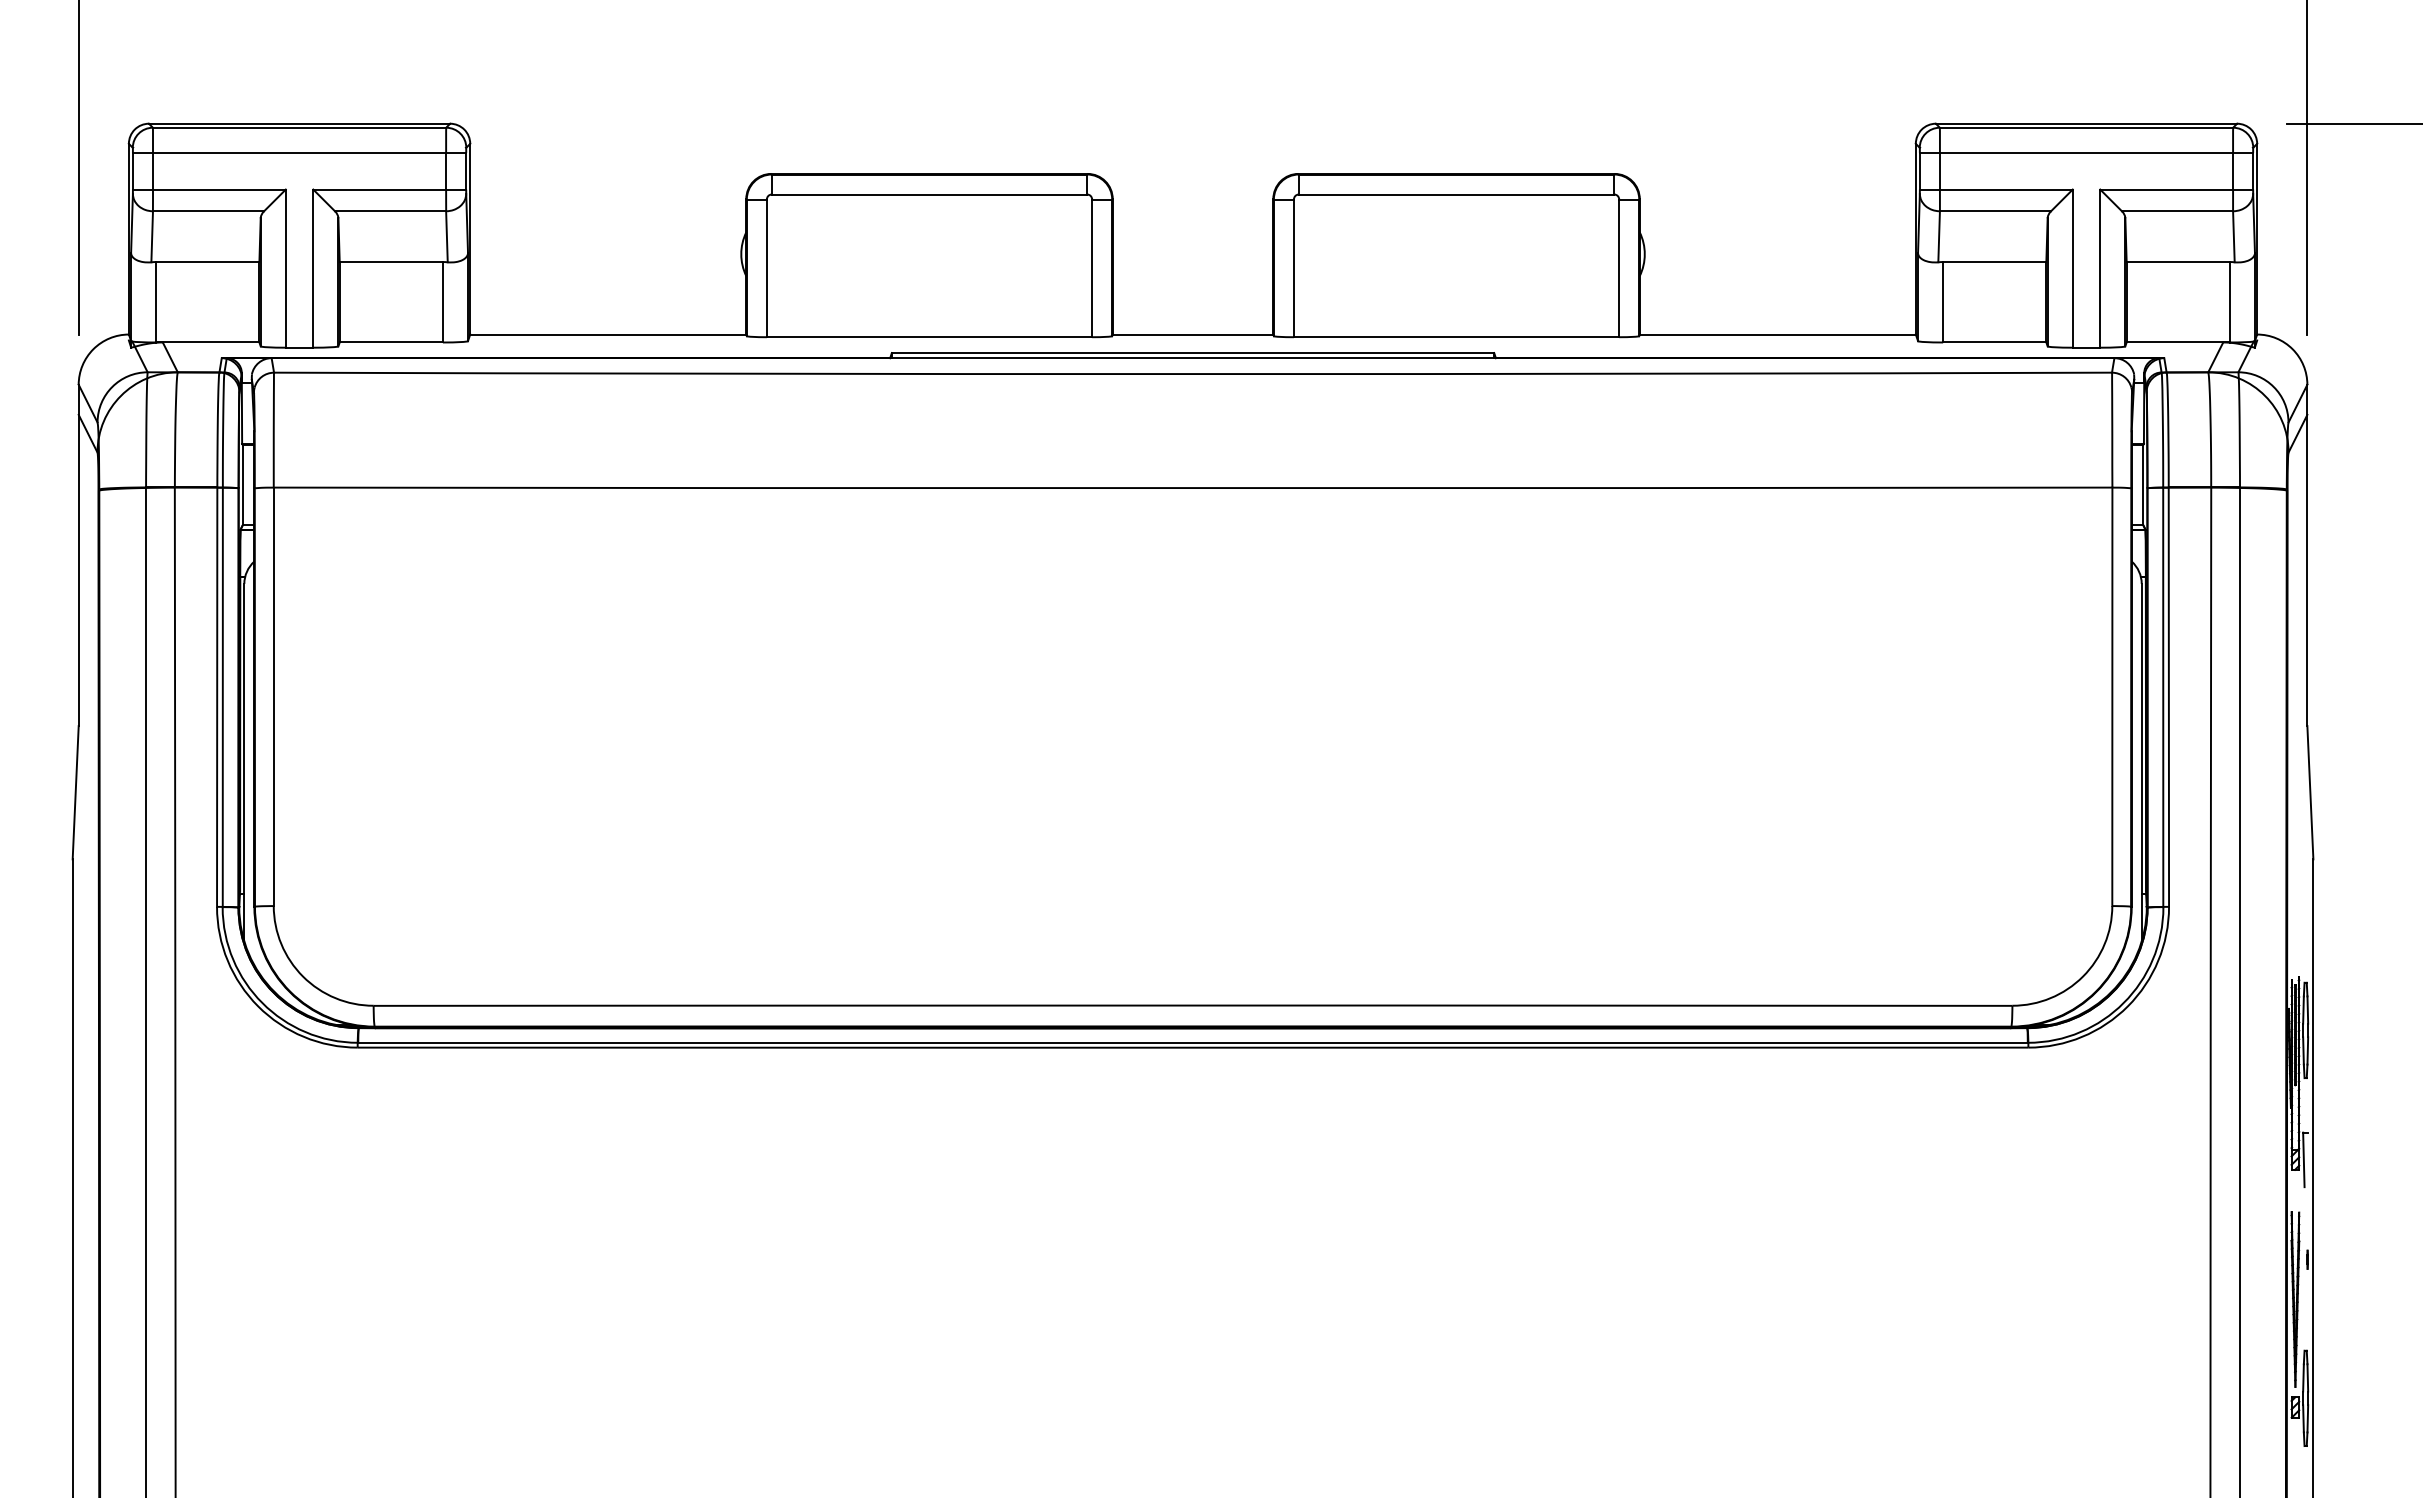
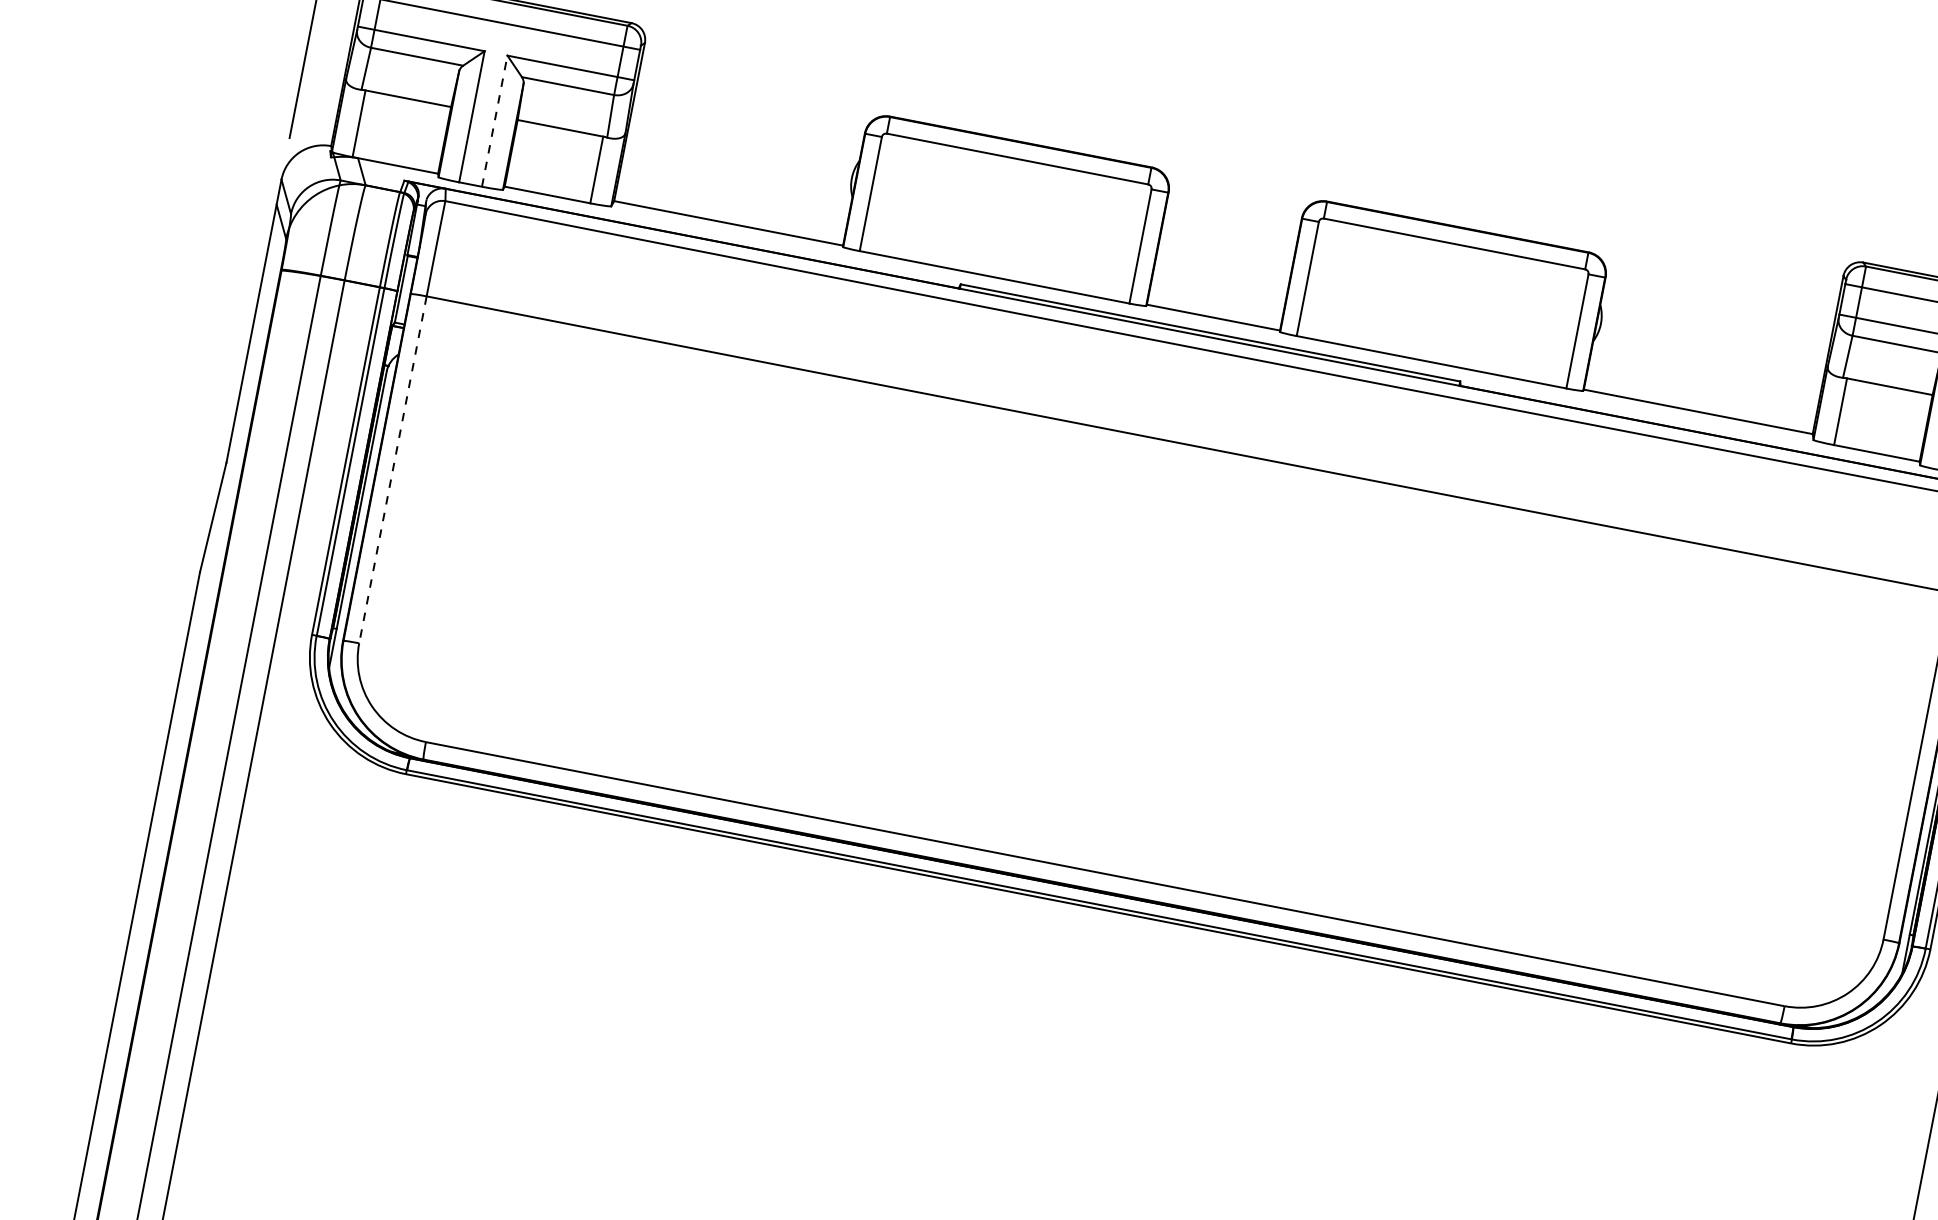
line: (313, 268) -> (494, 121), solid -> dashed
line: (273, 697) -> (392, 470), solid -> dashed

